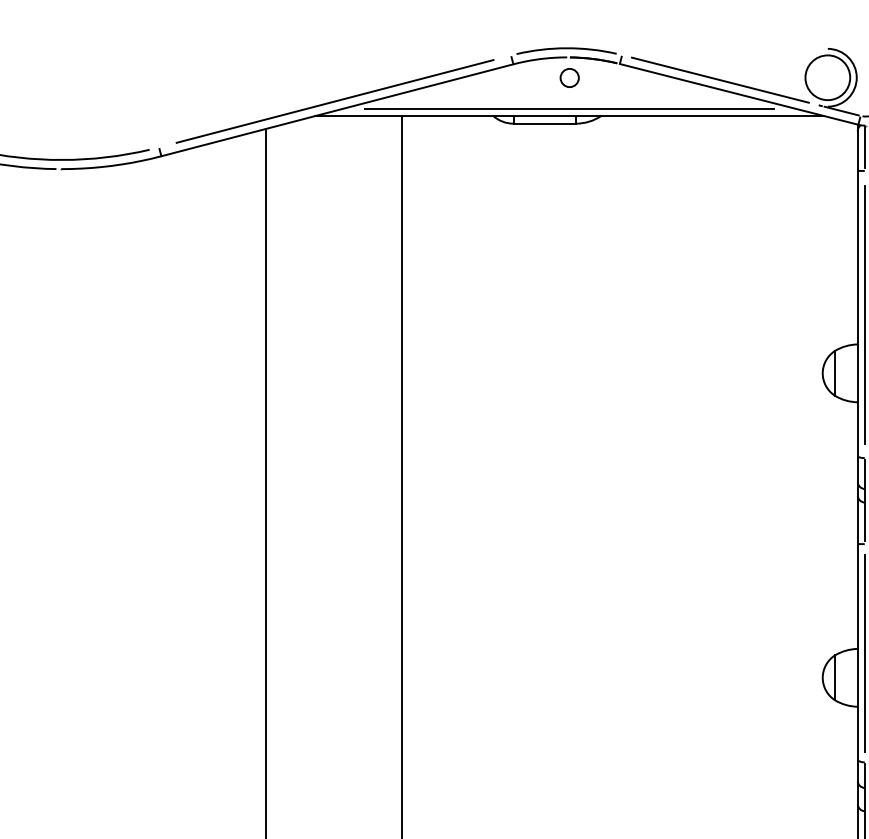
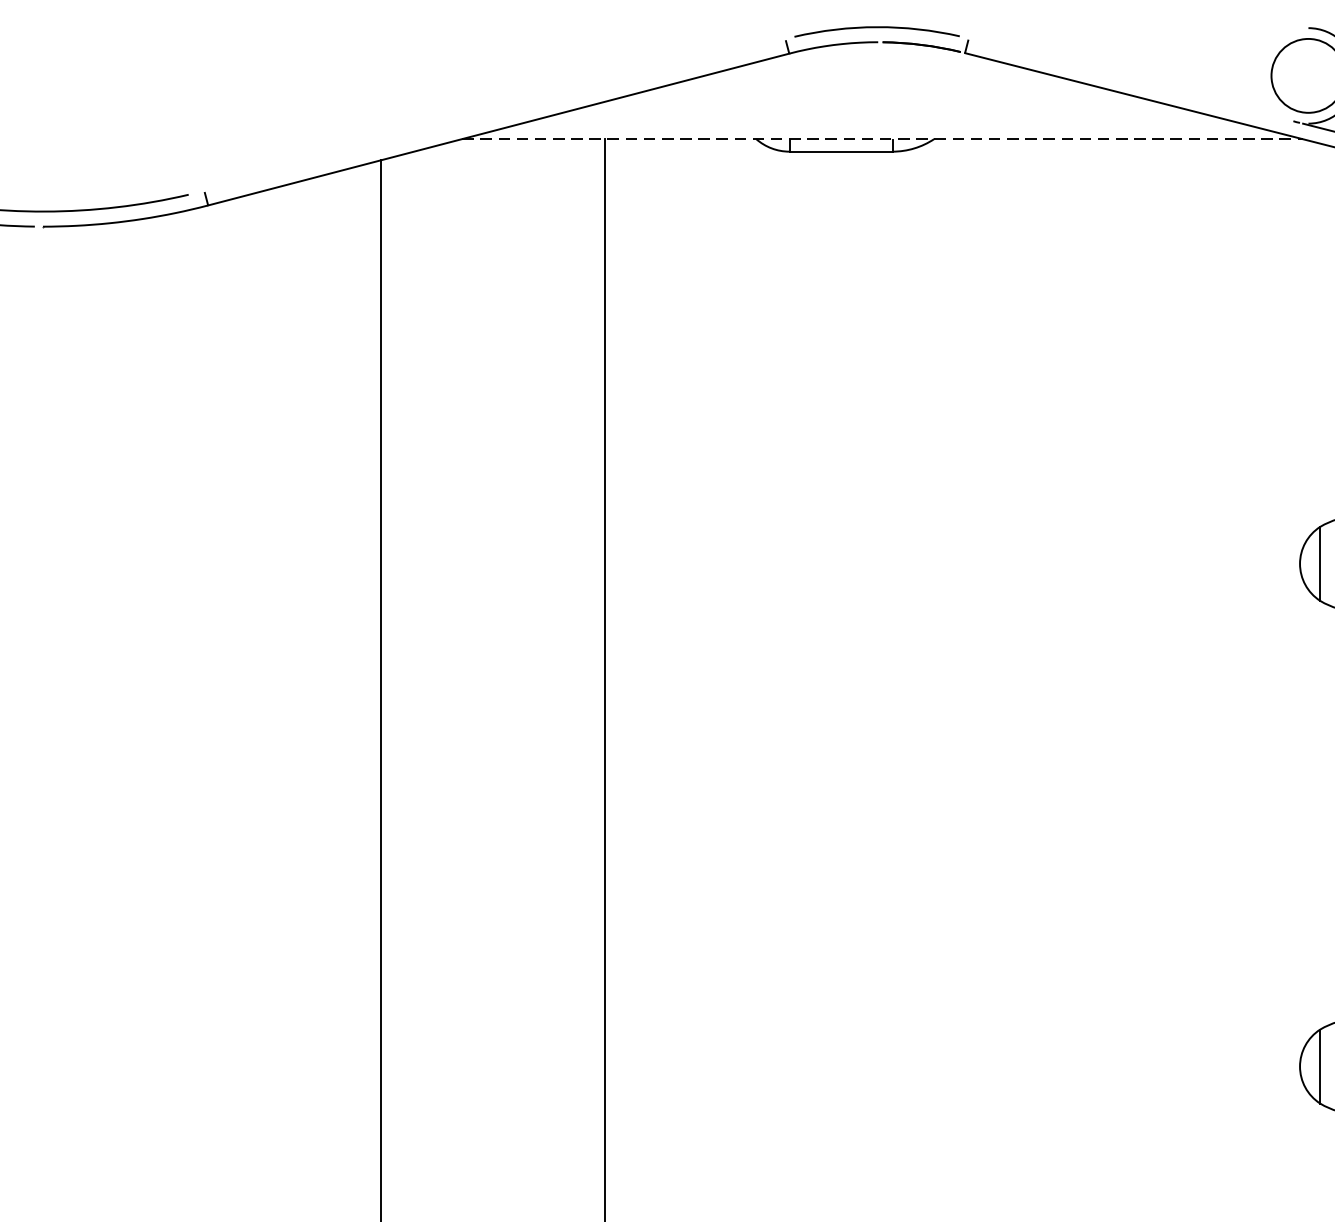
circle: (569, 77) -> (881, 75), removed
line: (719, 79) -> (1129, 78), removed
line: (334, 101) -> (493, 115), removed
line: (569, 109) -> (881, 128), removed
line: (570, 116) -> (883, 139), solid -> dashed

